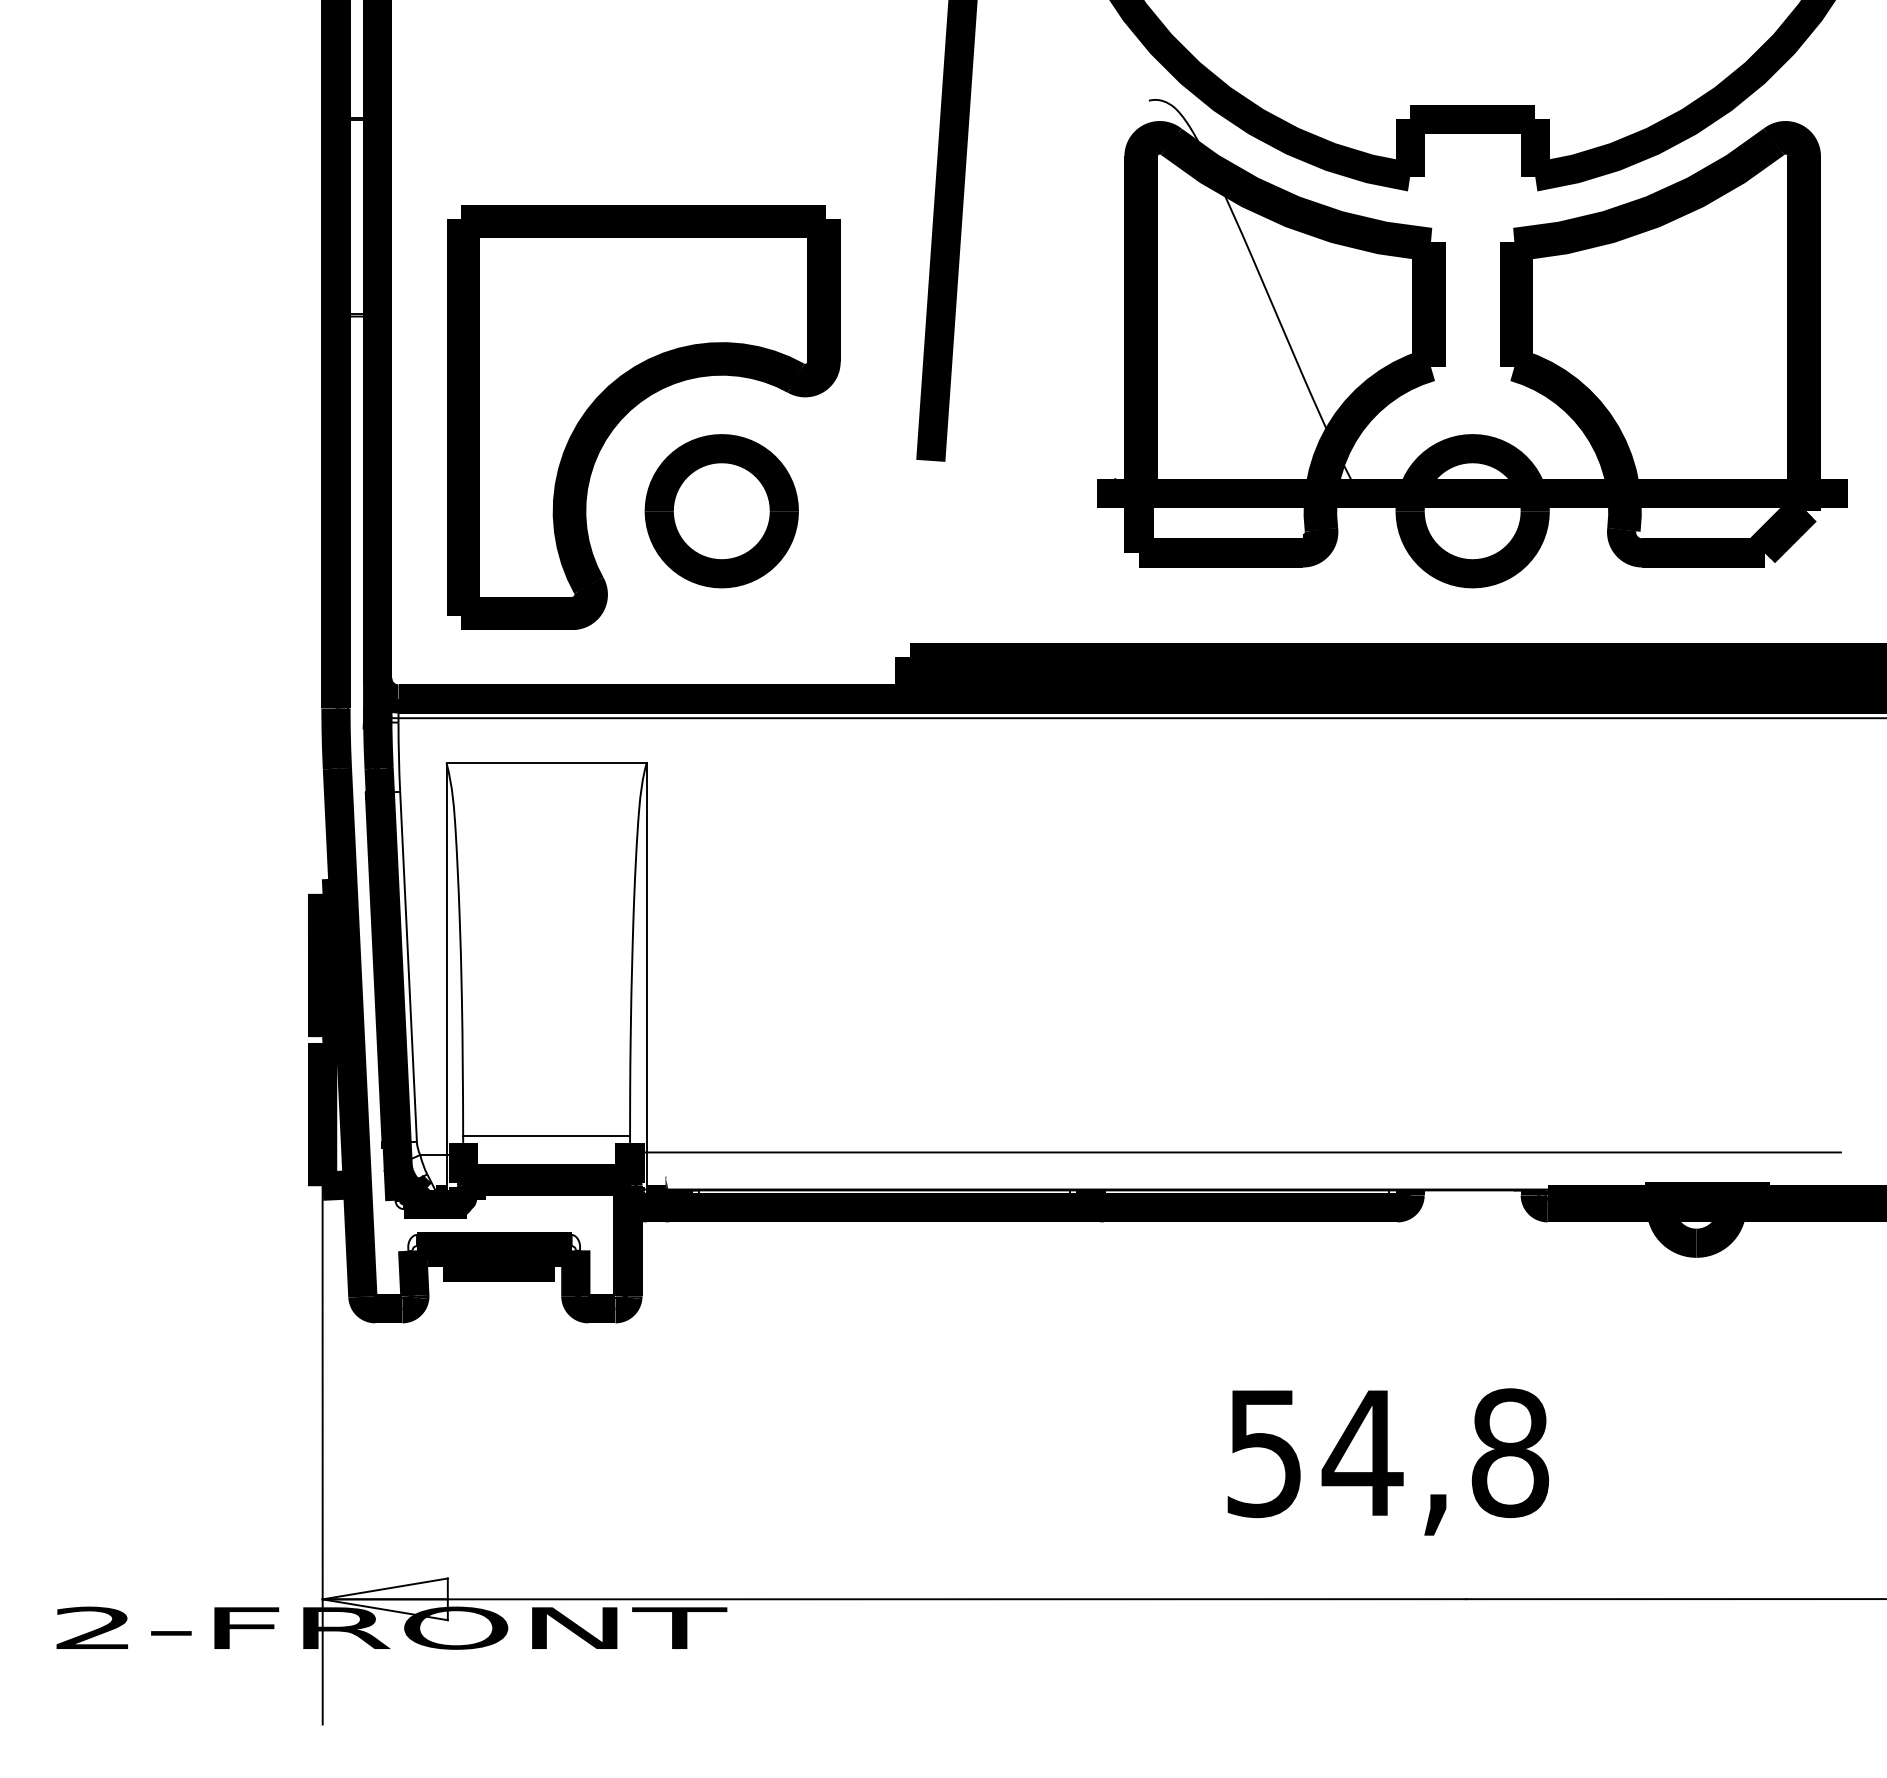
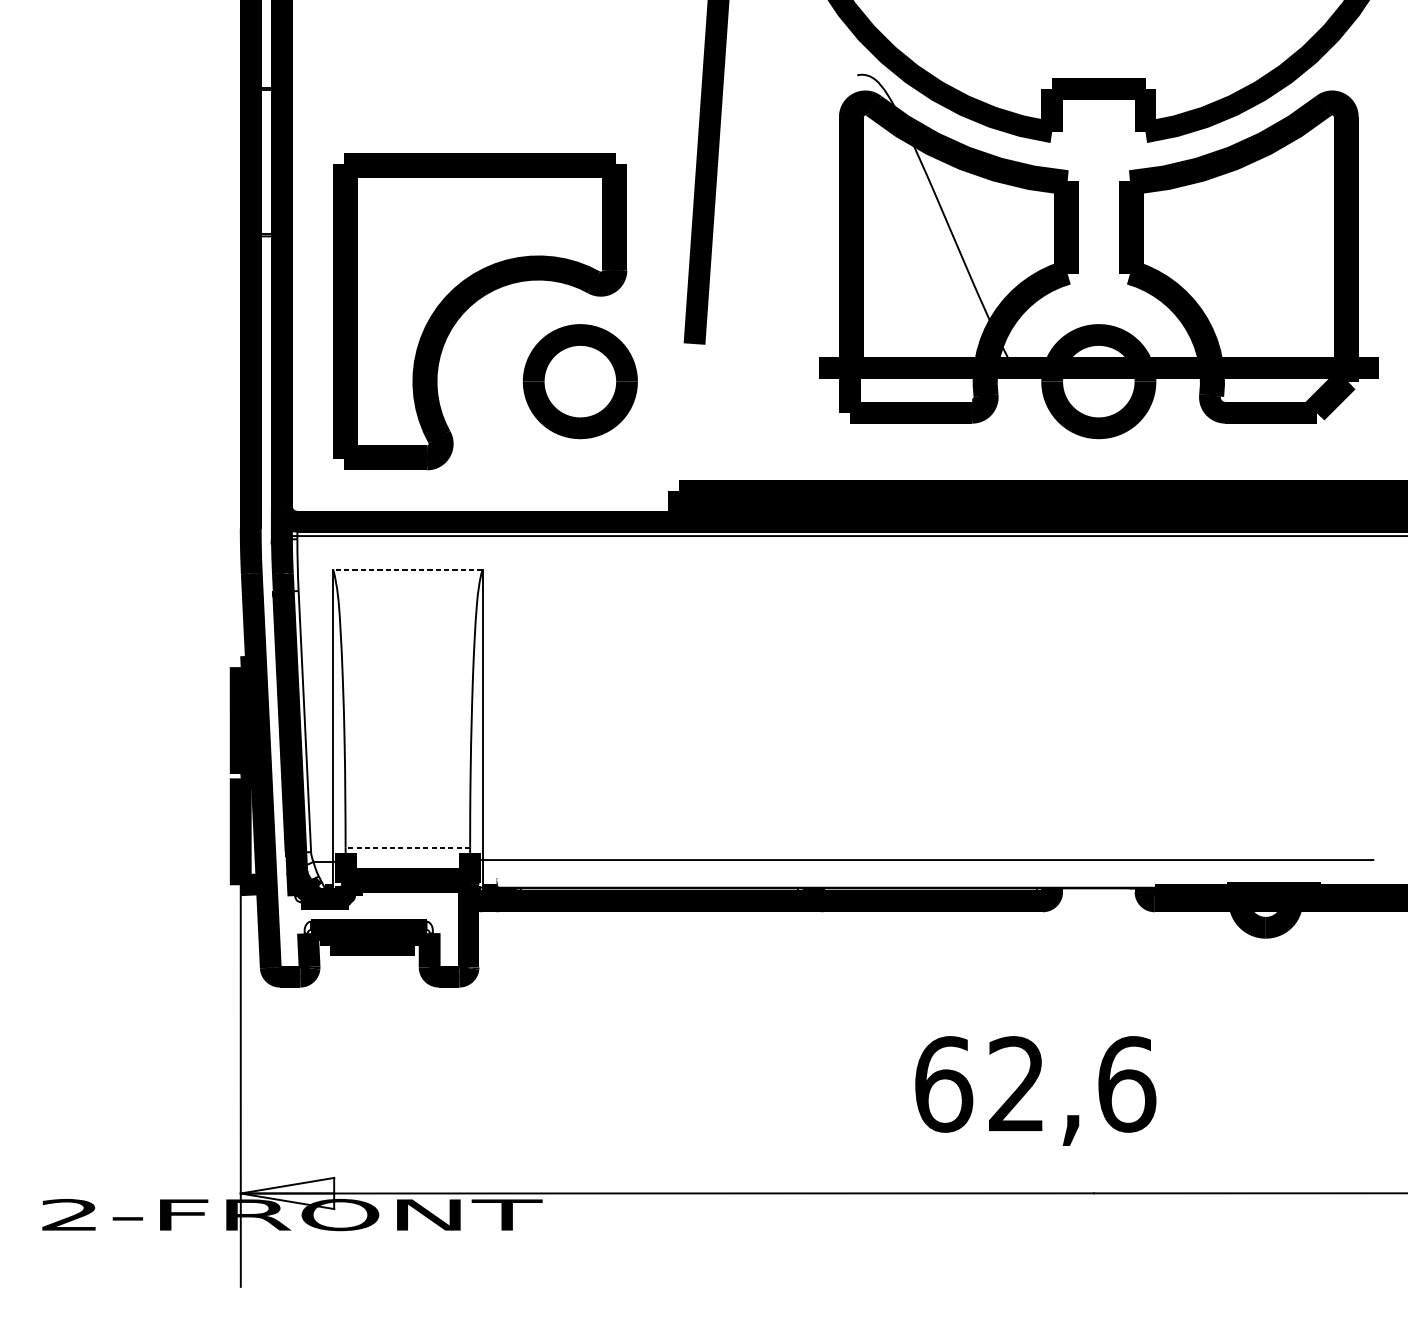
part: (721, 511) -> (580, 381), moved
line: (546, 763) -> (407, 569), solid -> dashed
line: (546, 1135) -> (407, 847), solid -> dashed
text: (1387, 1453) -> (1035, 1084), 54,8 -> 62,6

